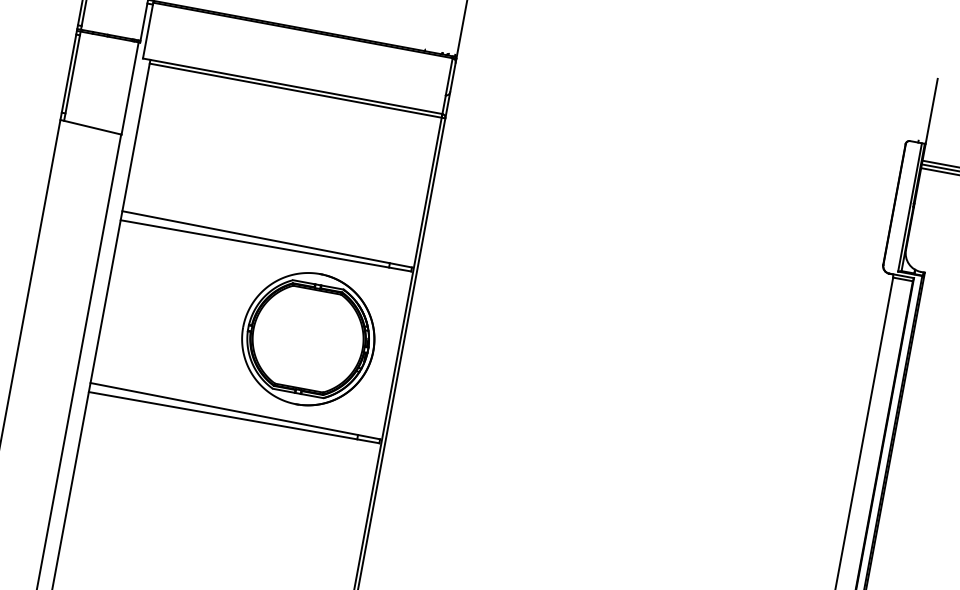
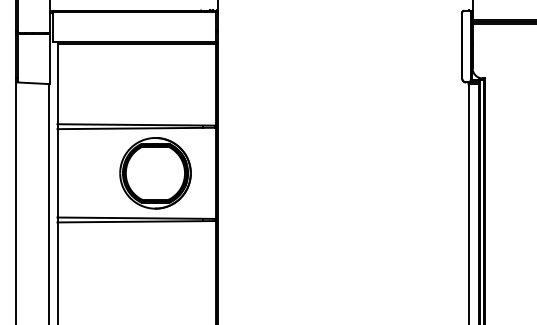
part: (308, 339) -> (155, 173), moved

